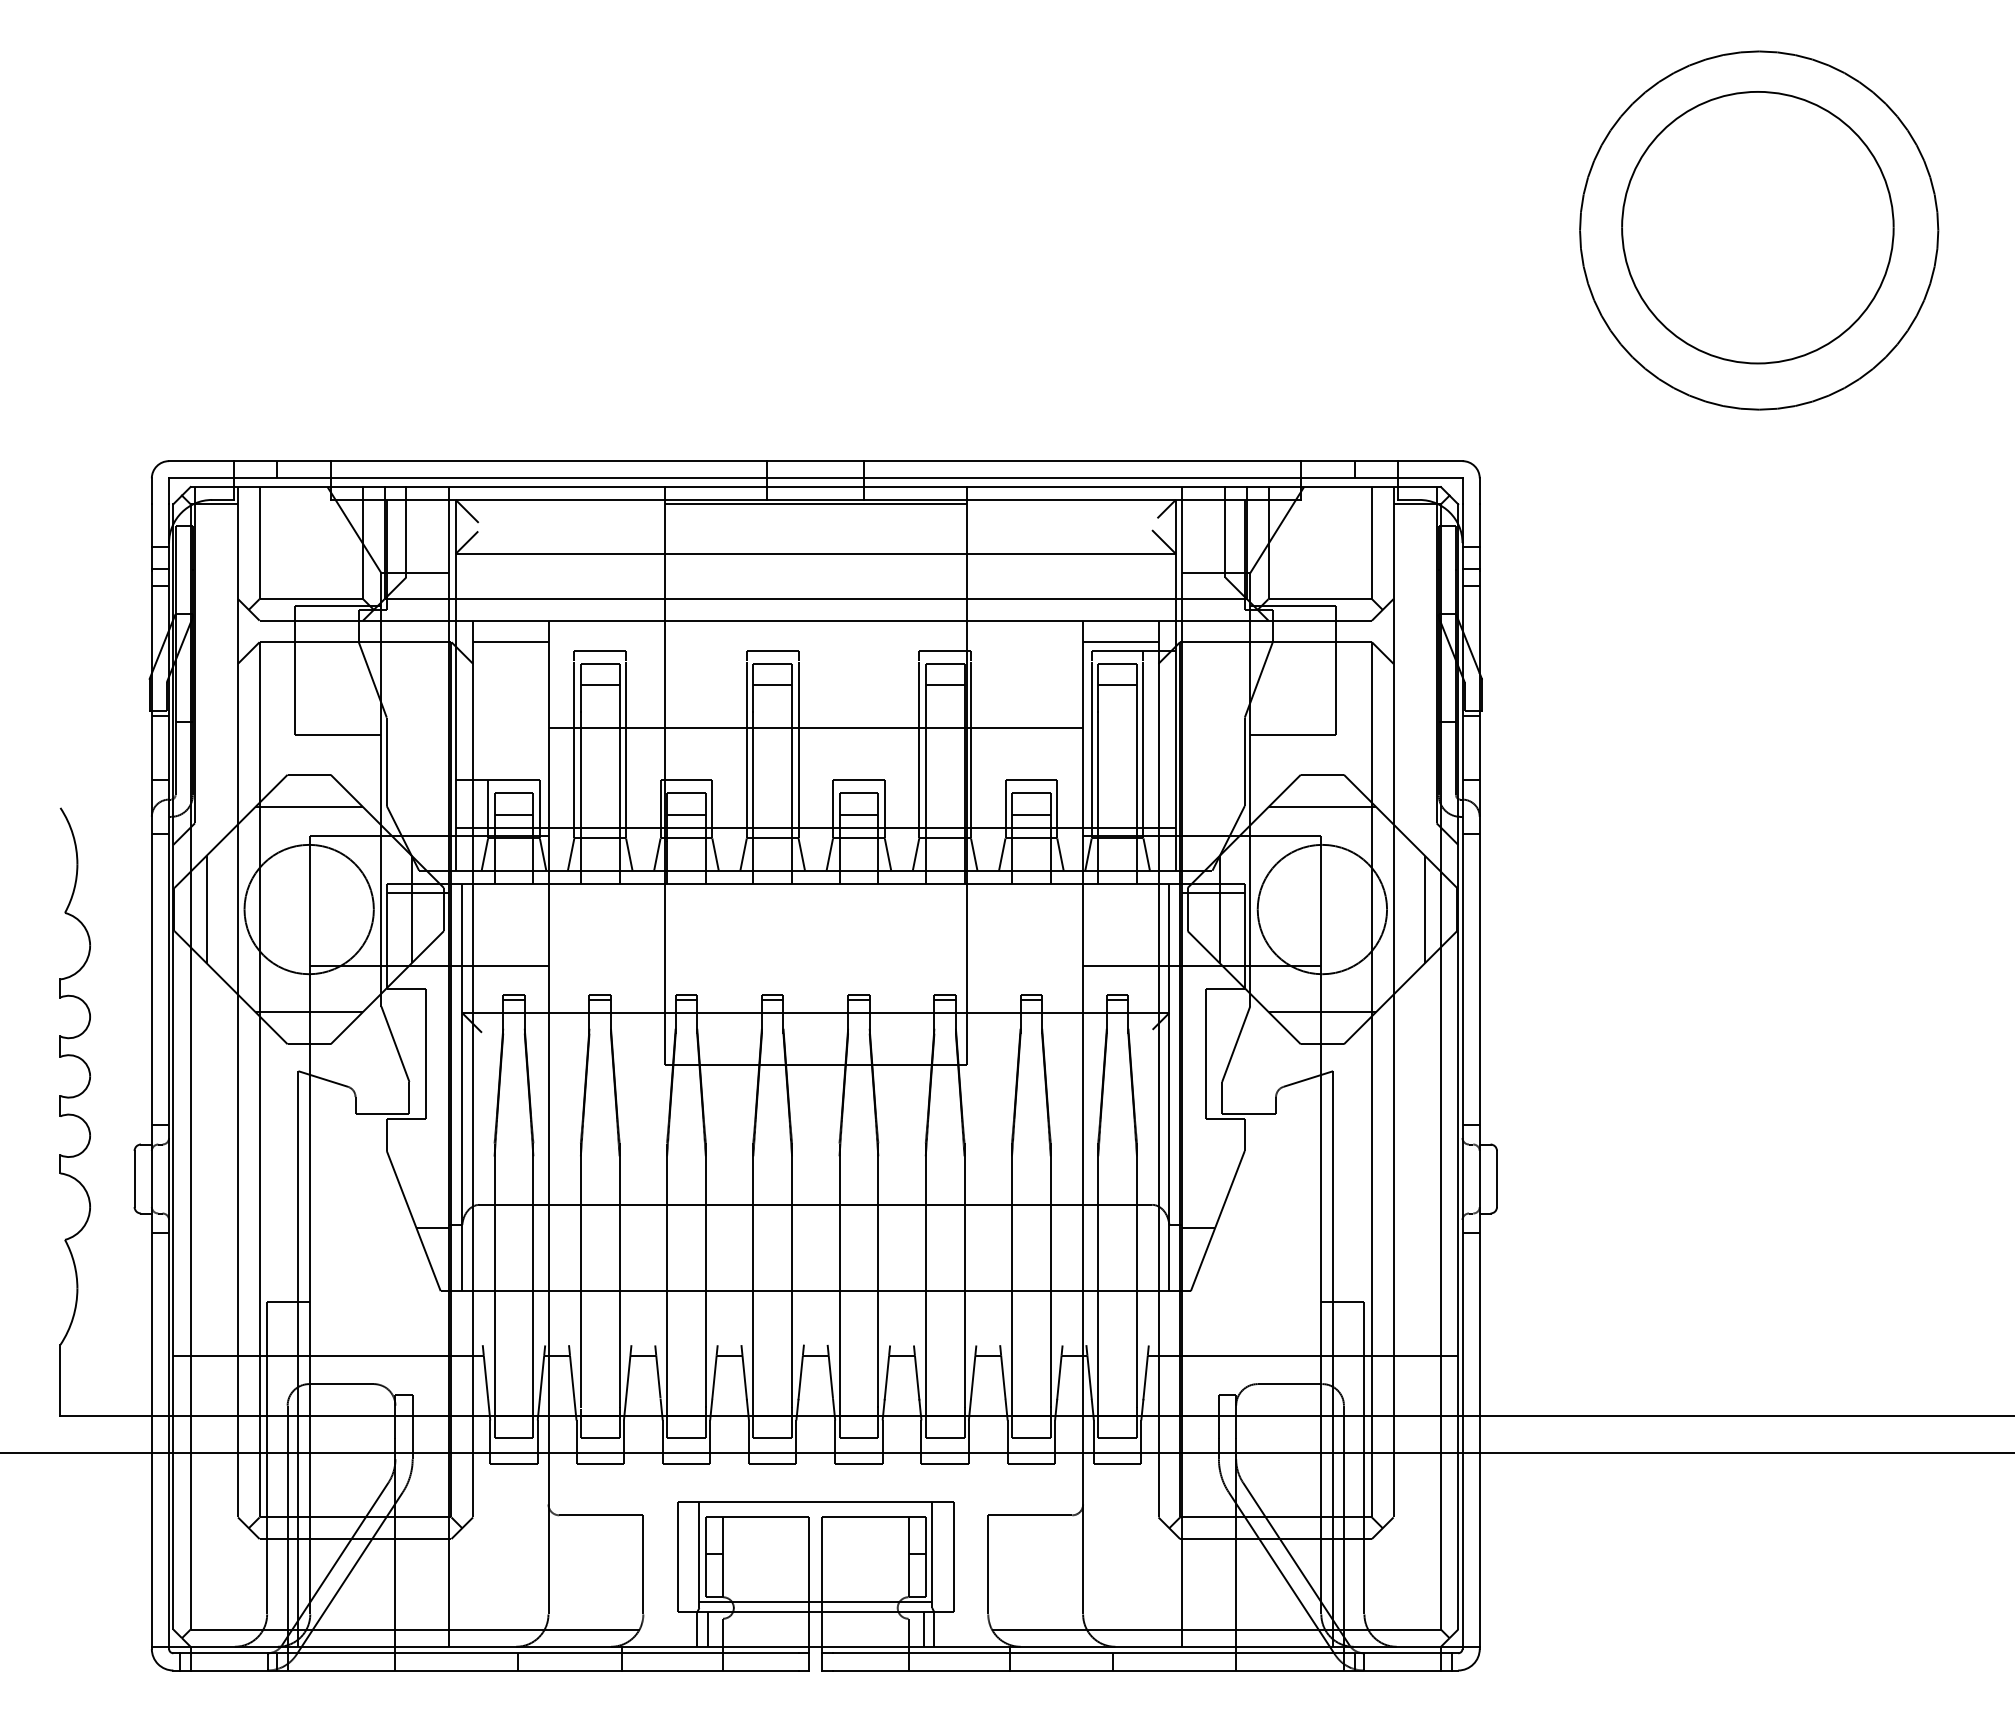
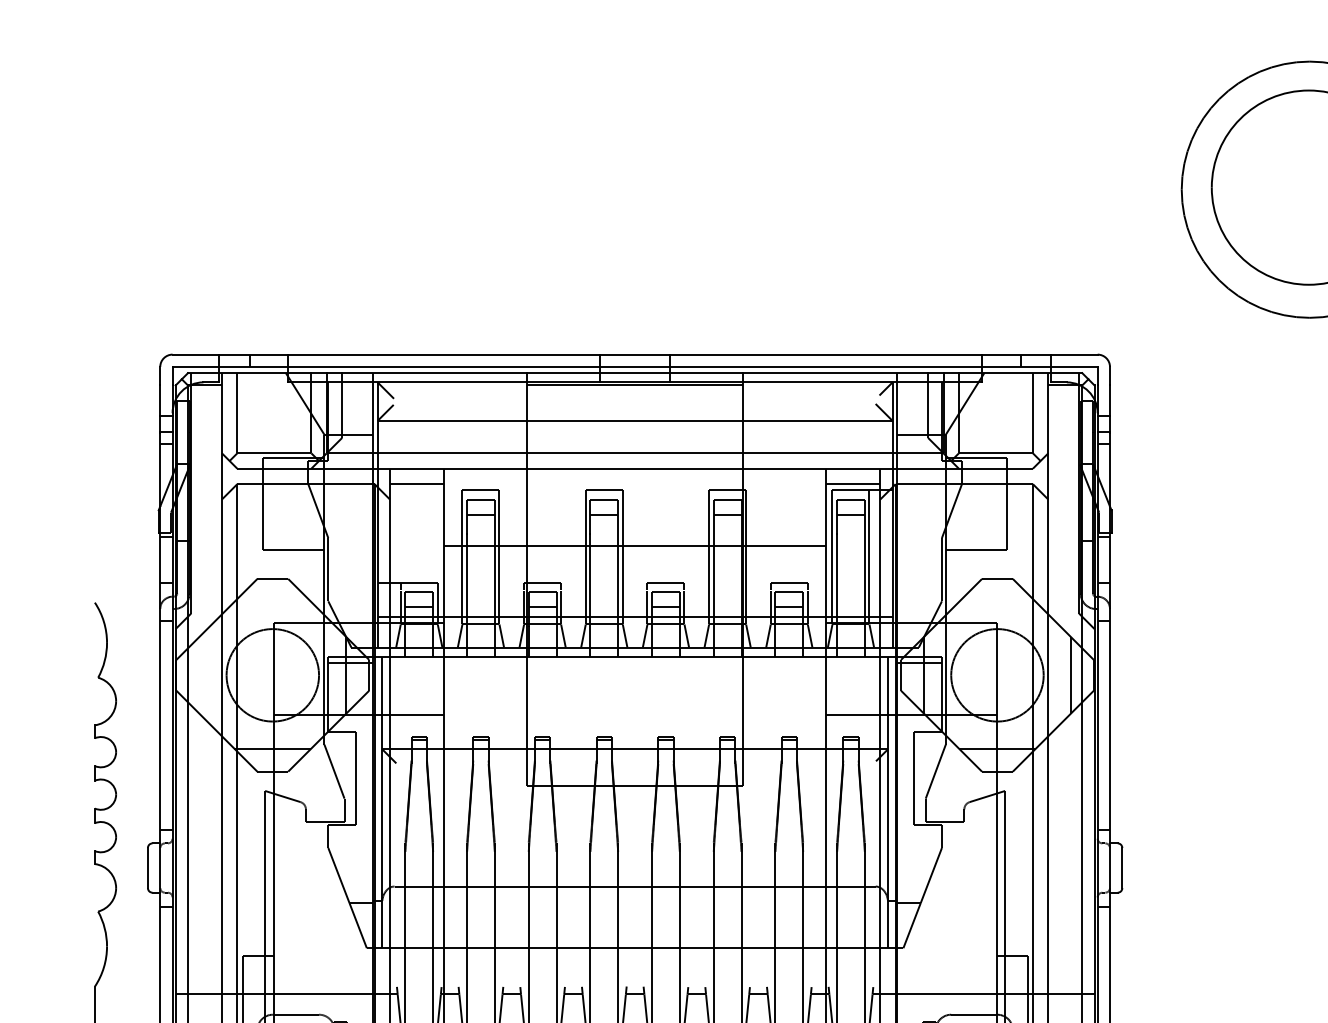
line: (309, 807) -> (273, 602), removed
line: (1322, 807) -> (997, 602), removed
line: (206, 909) -> (199, 675), removed

